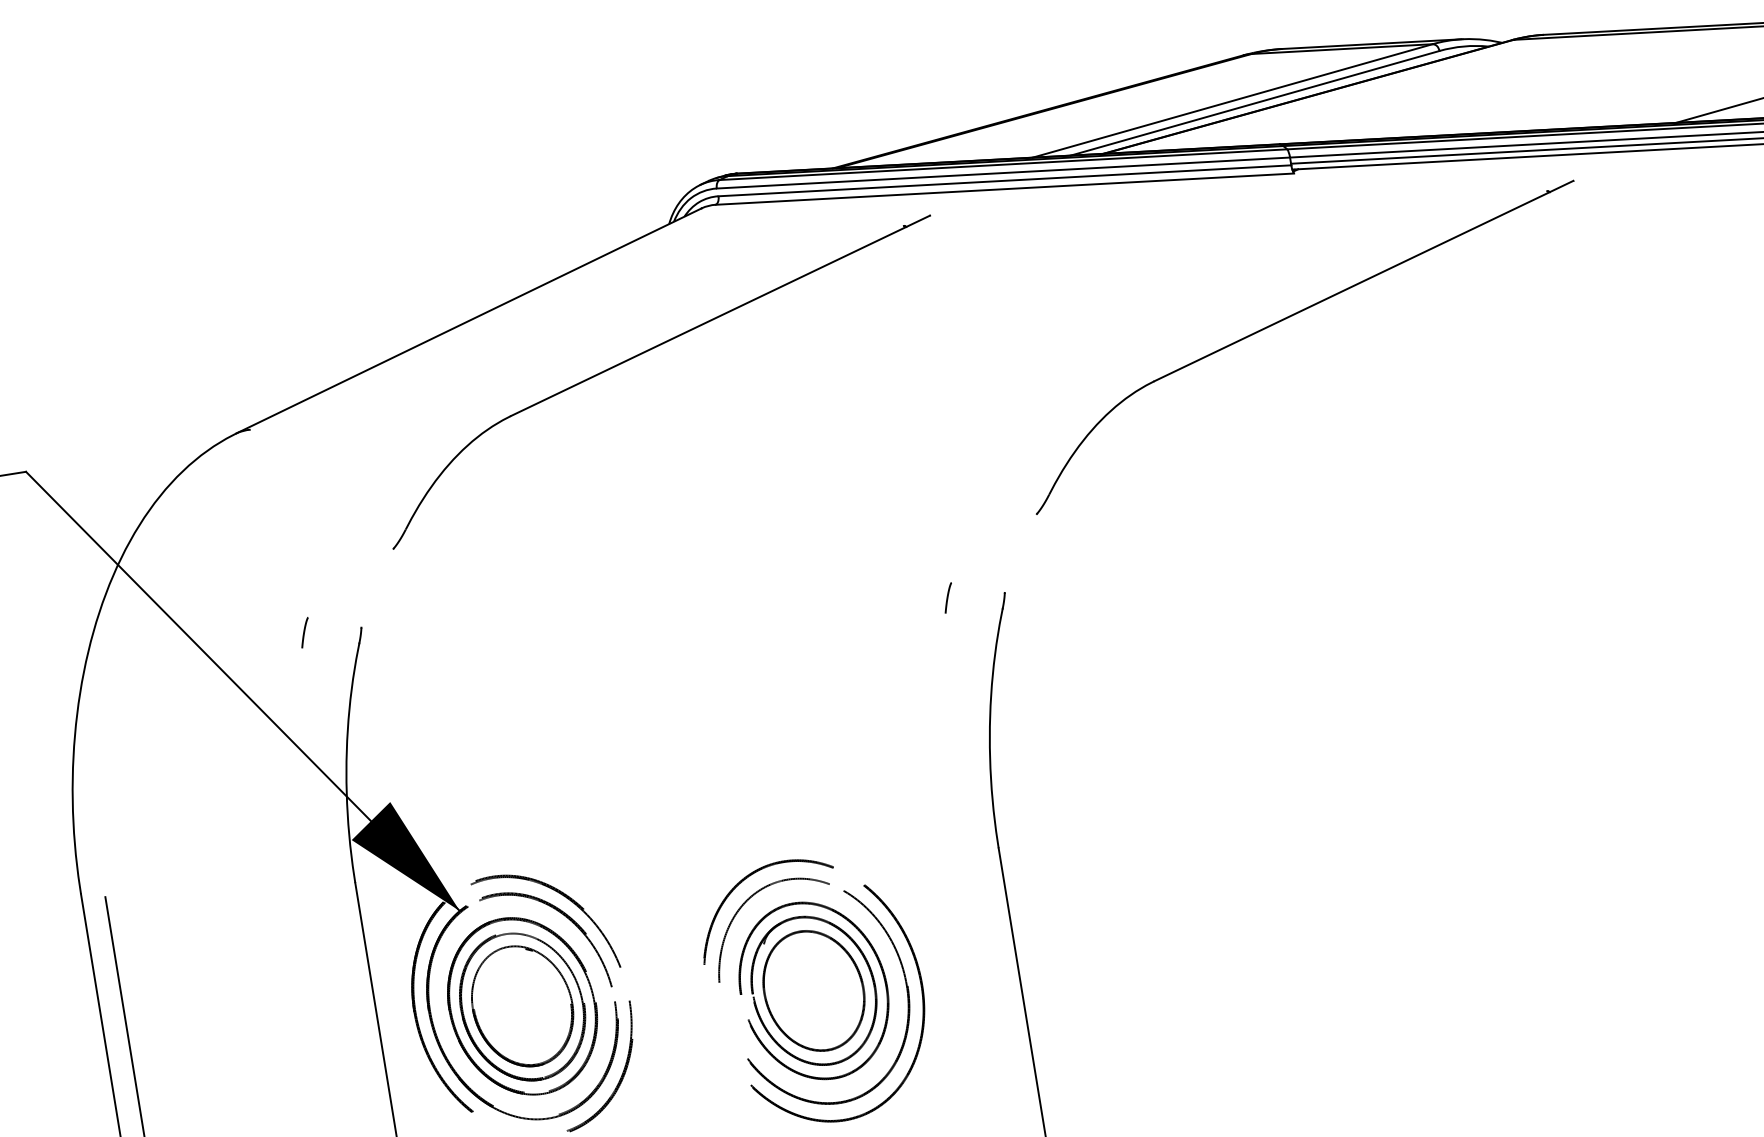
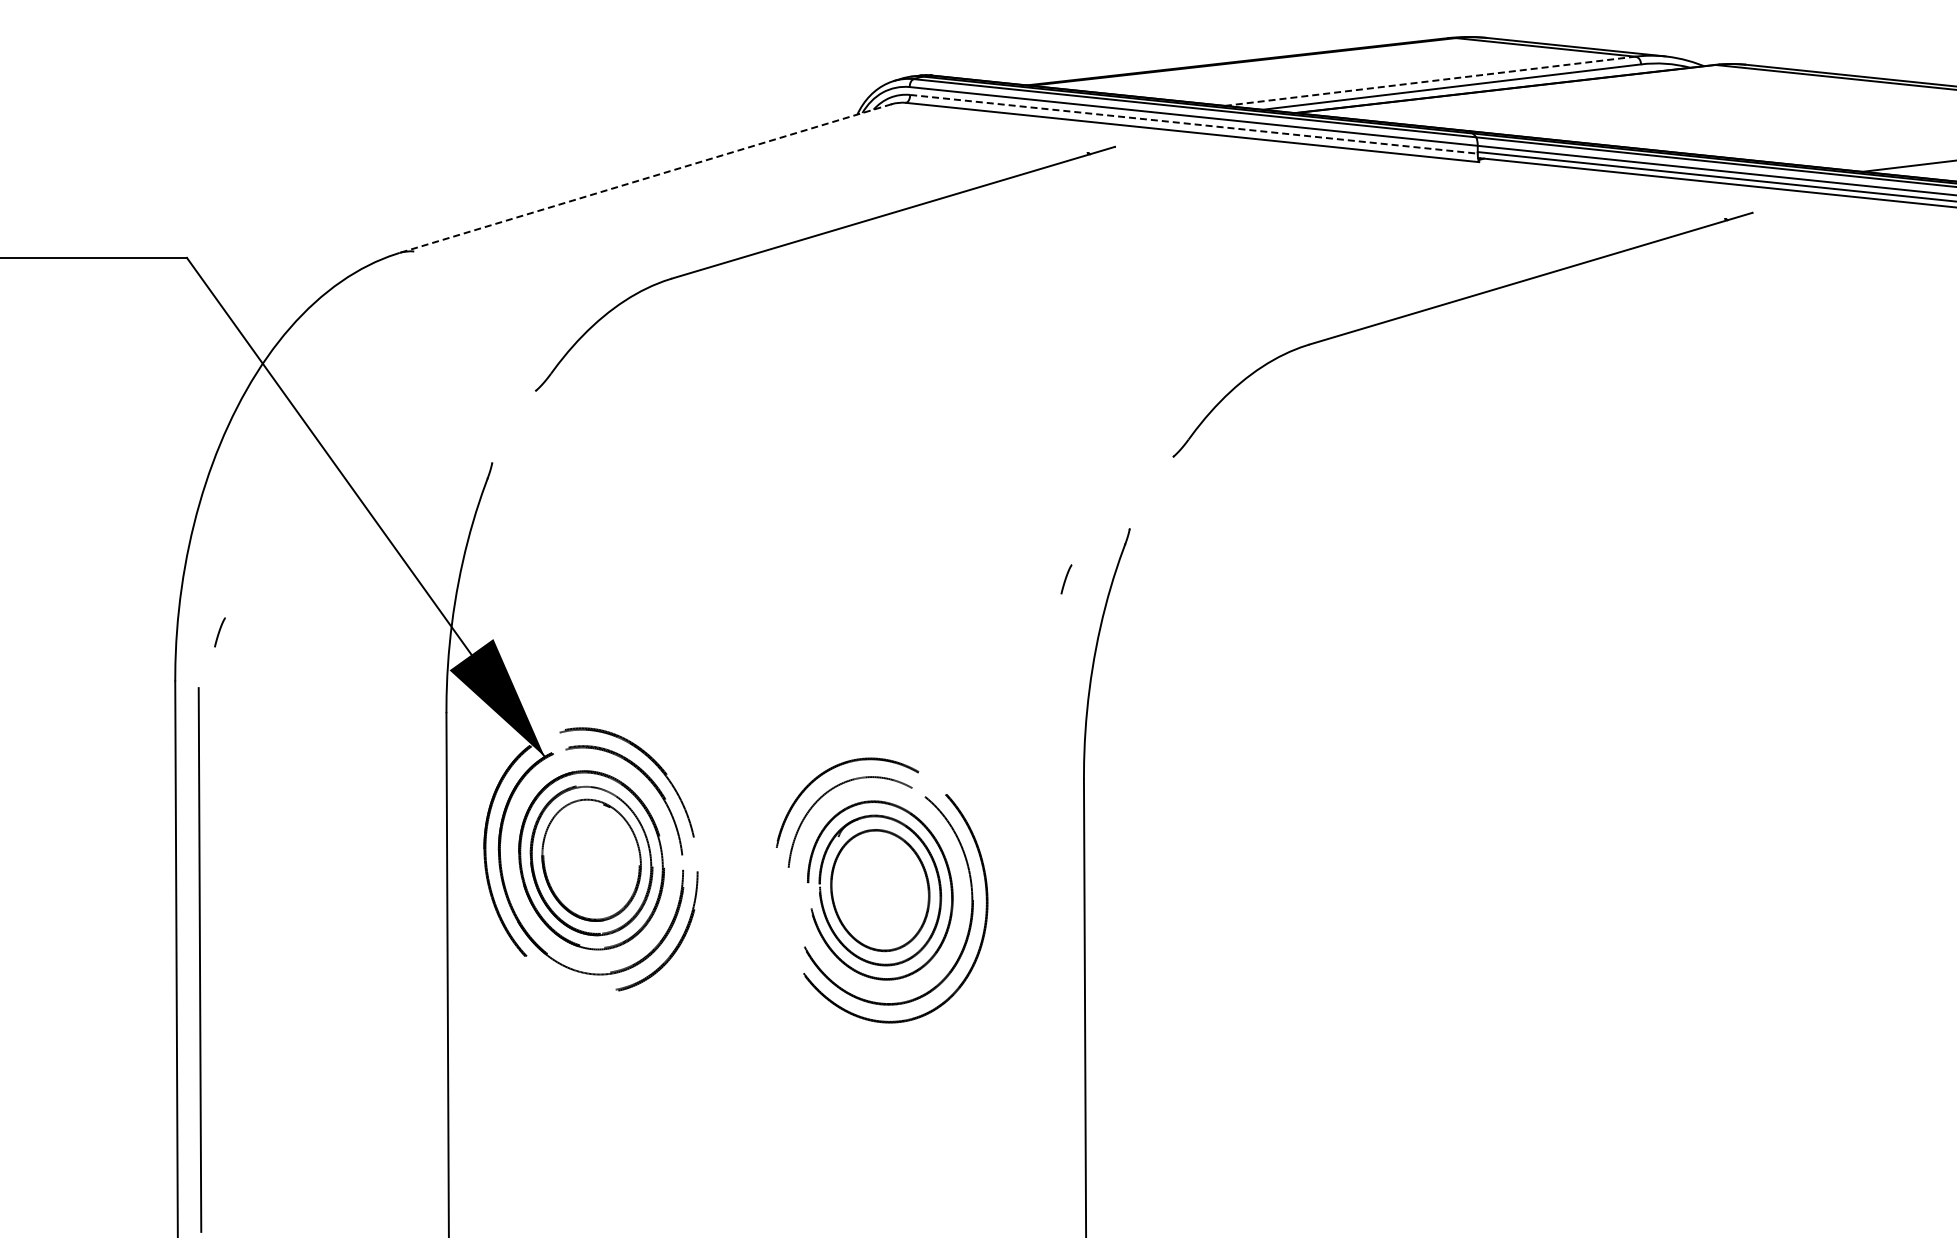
line: (1233, 101) -> (1430, 81), solid -> dashed
line: (1005, 180) -> (1194, 124), solid -> dashed
line: (468, 320) -> (645, 178), solid -> dashed
curve: (948, 598) -> (1066, 579), moved
line: (304, 632) -> (219, 632), moved

